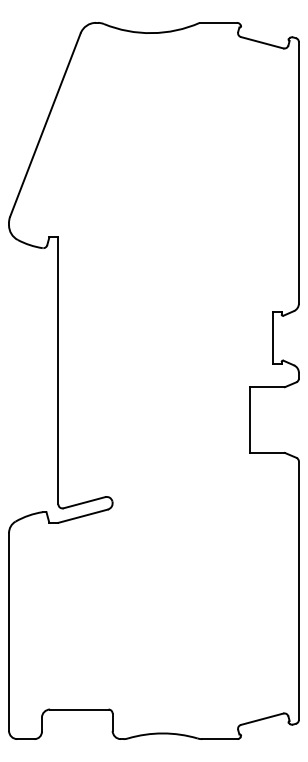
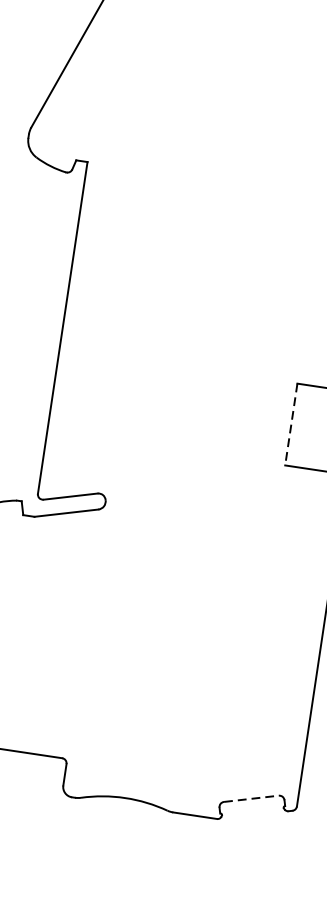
line: (249, 420) -> (291, 425), solid -> dashed
line: (262, 719) -> (251, 799), solid -> dashed

